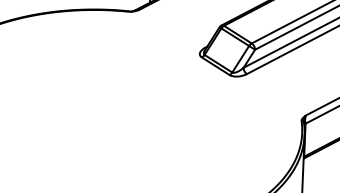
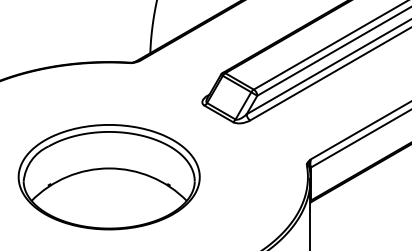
part: (102, 125) -> (108, 177), added

